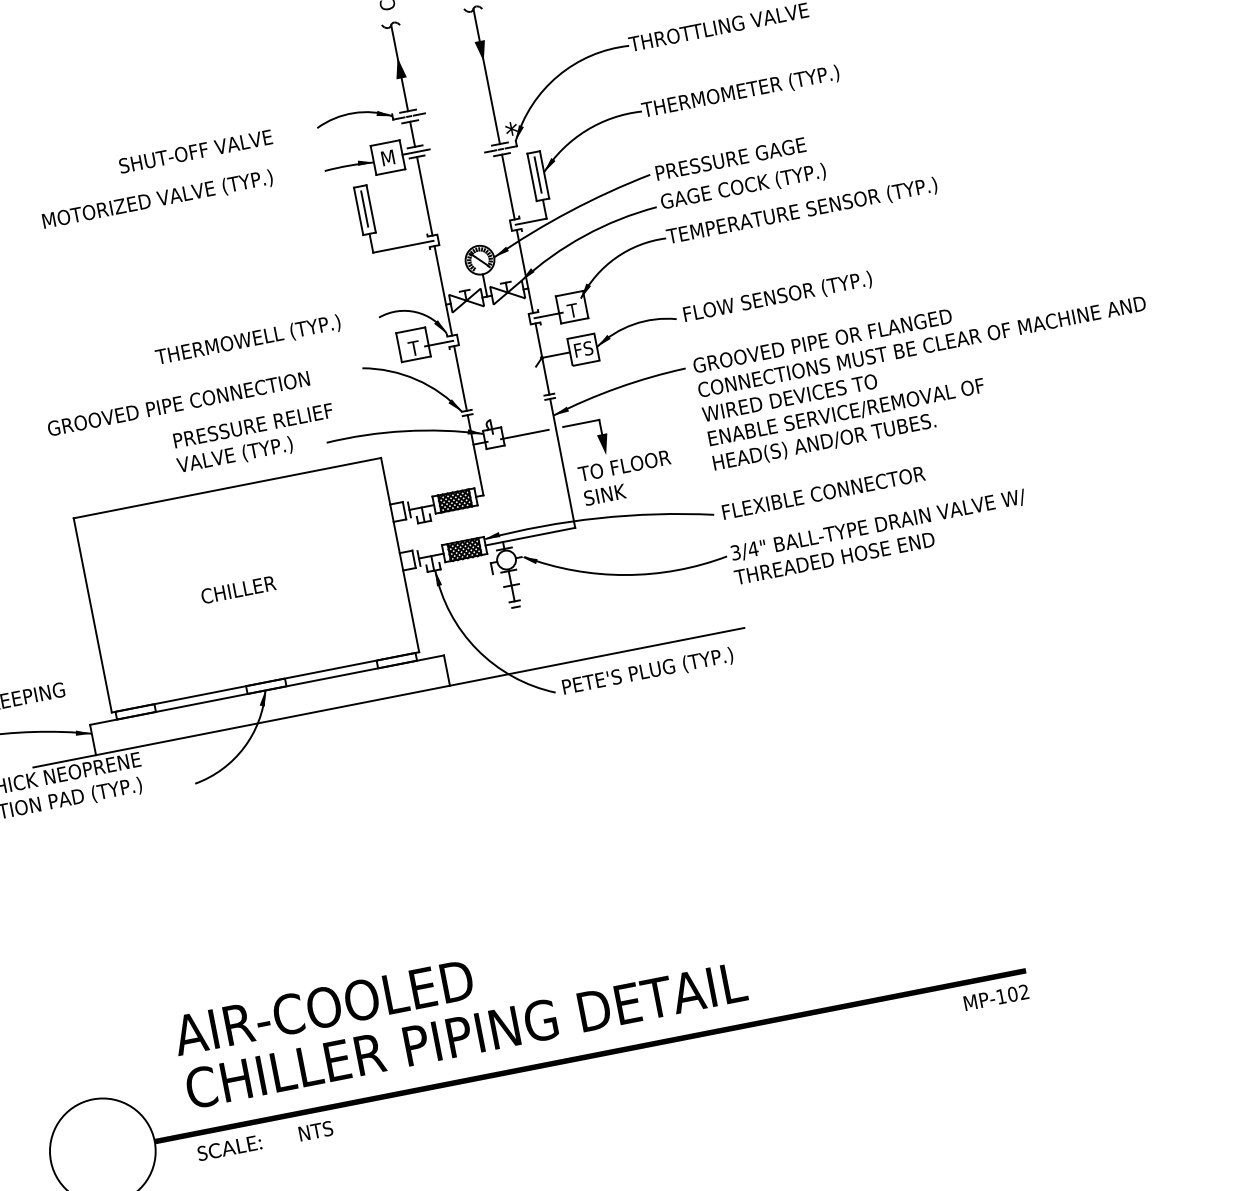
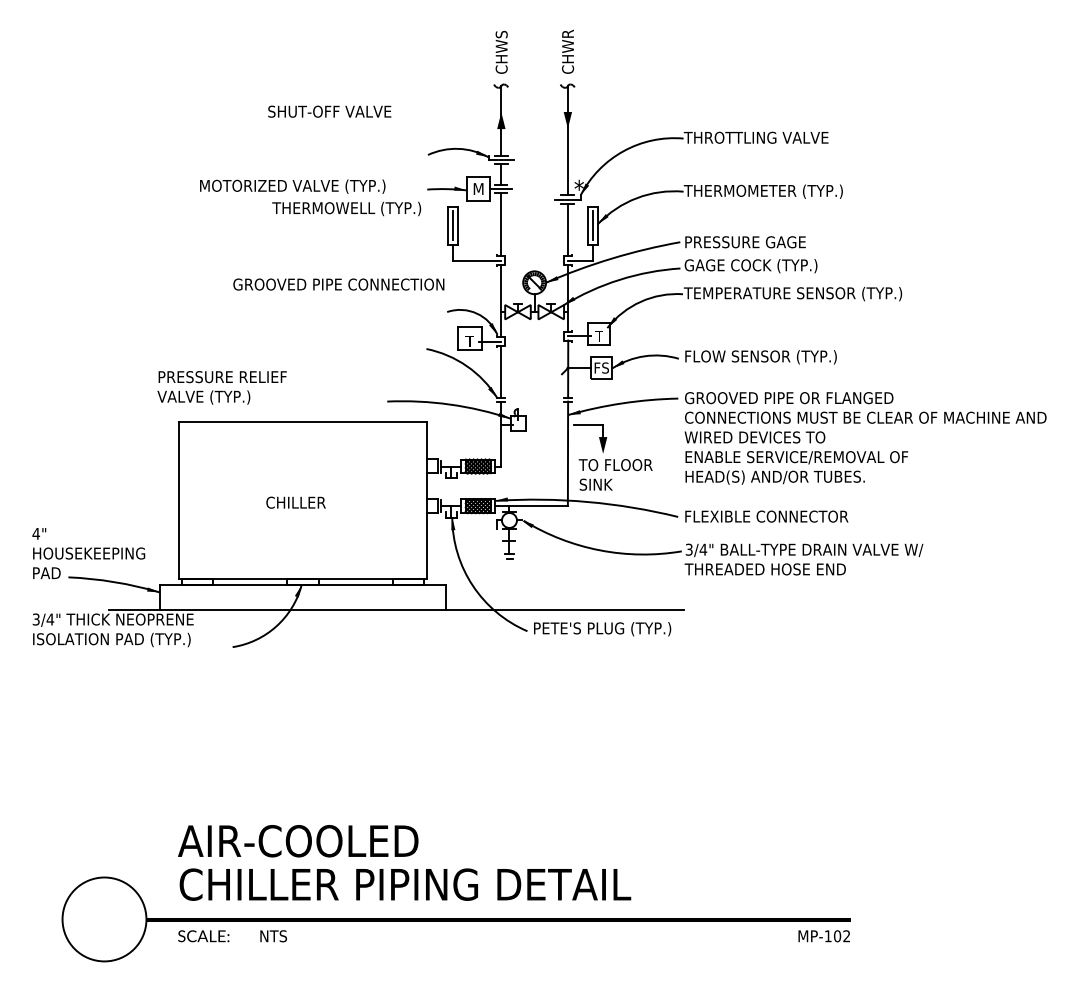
text: (195, 151) -> (329, 111), moved
text: (247, 340) -> (346, 208), moved
text: (178, 403) -> (338, 284), moved
line: (524, 434) -> (542, 425), removed
text: (254, 438) -> (221, 387), moved

